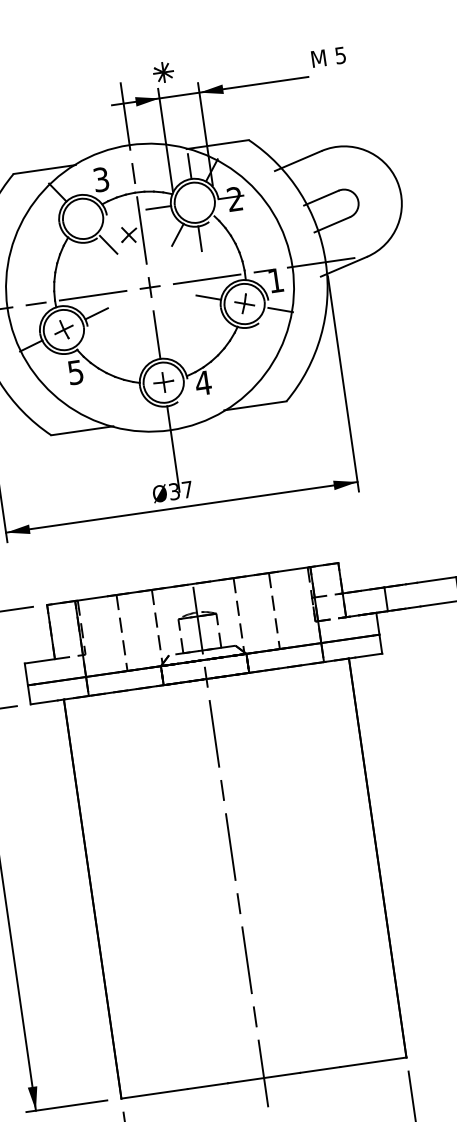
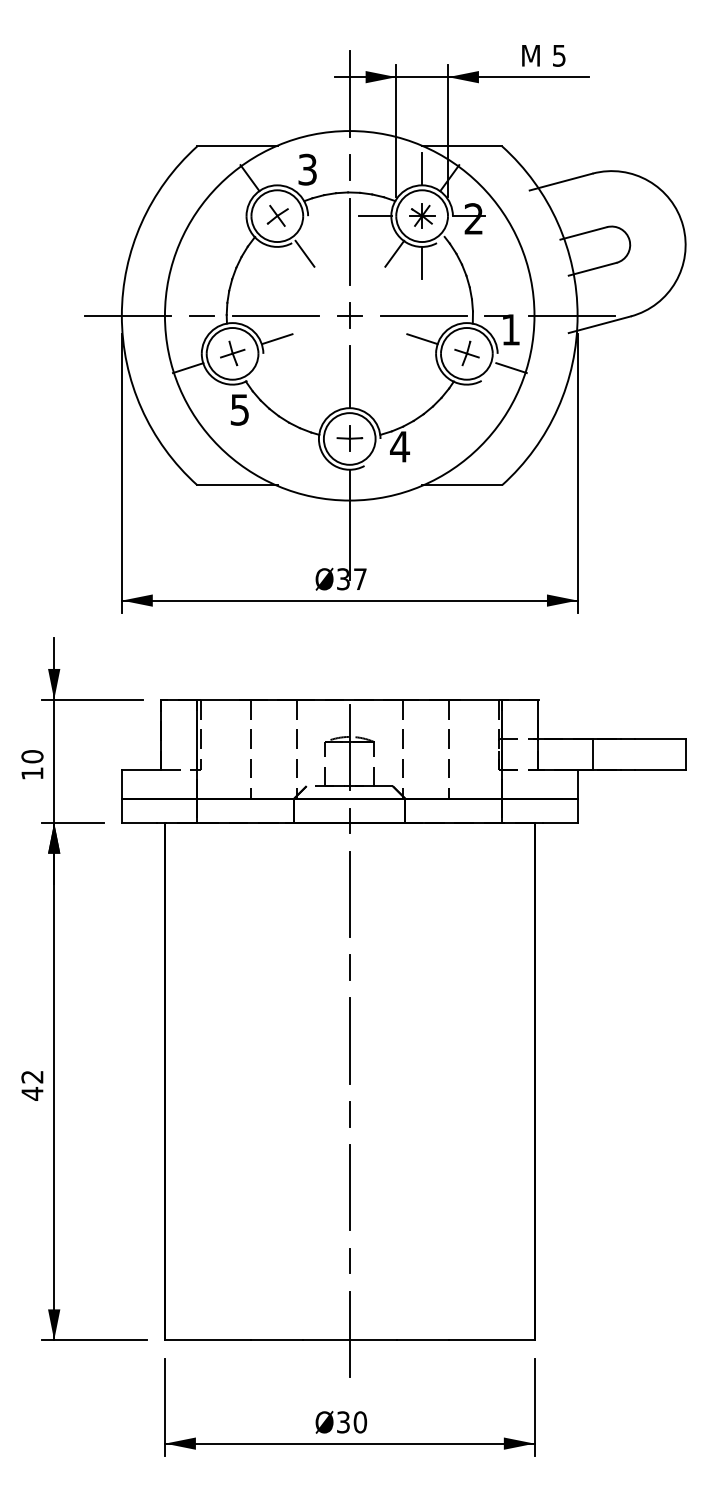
text: (328, 57) -> (543, 55), moved
part: (163, 72) -> (422, 215), moved
part: (128, 234) -> (277, 215), moved

